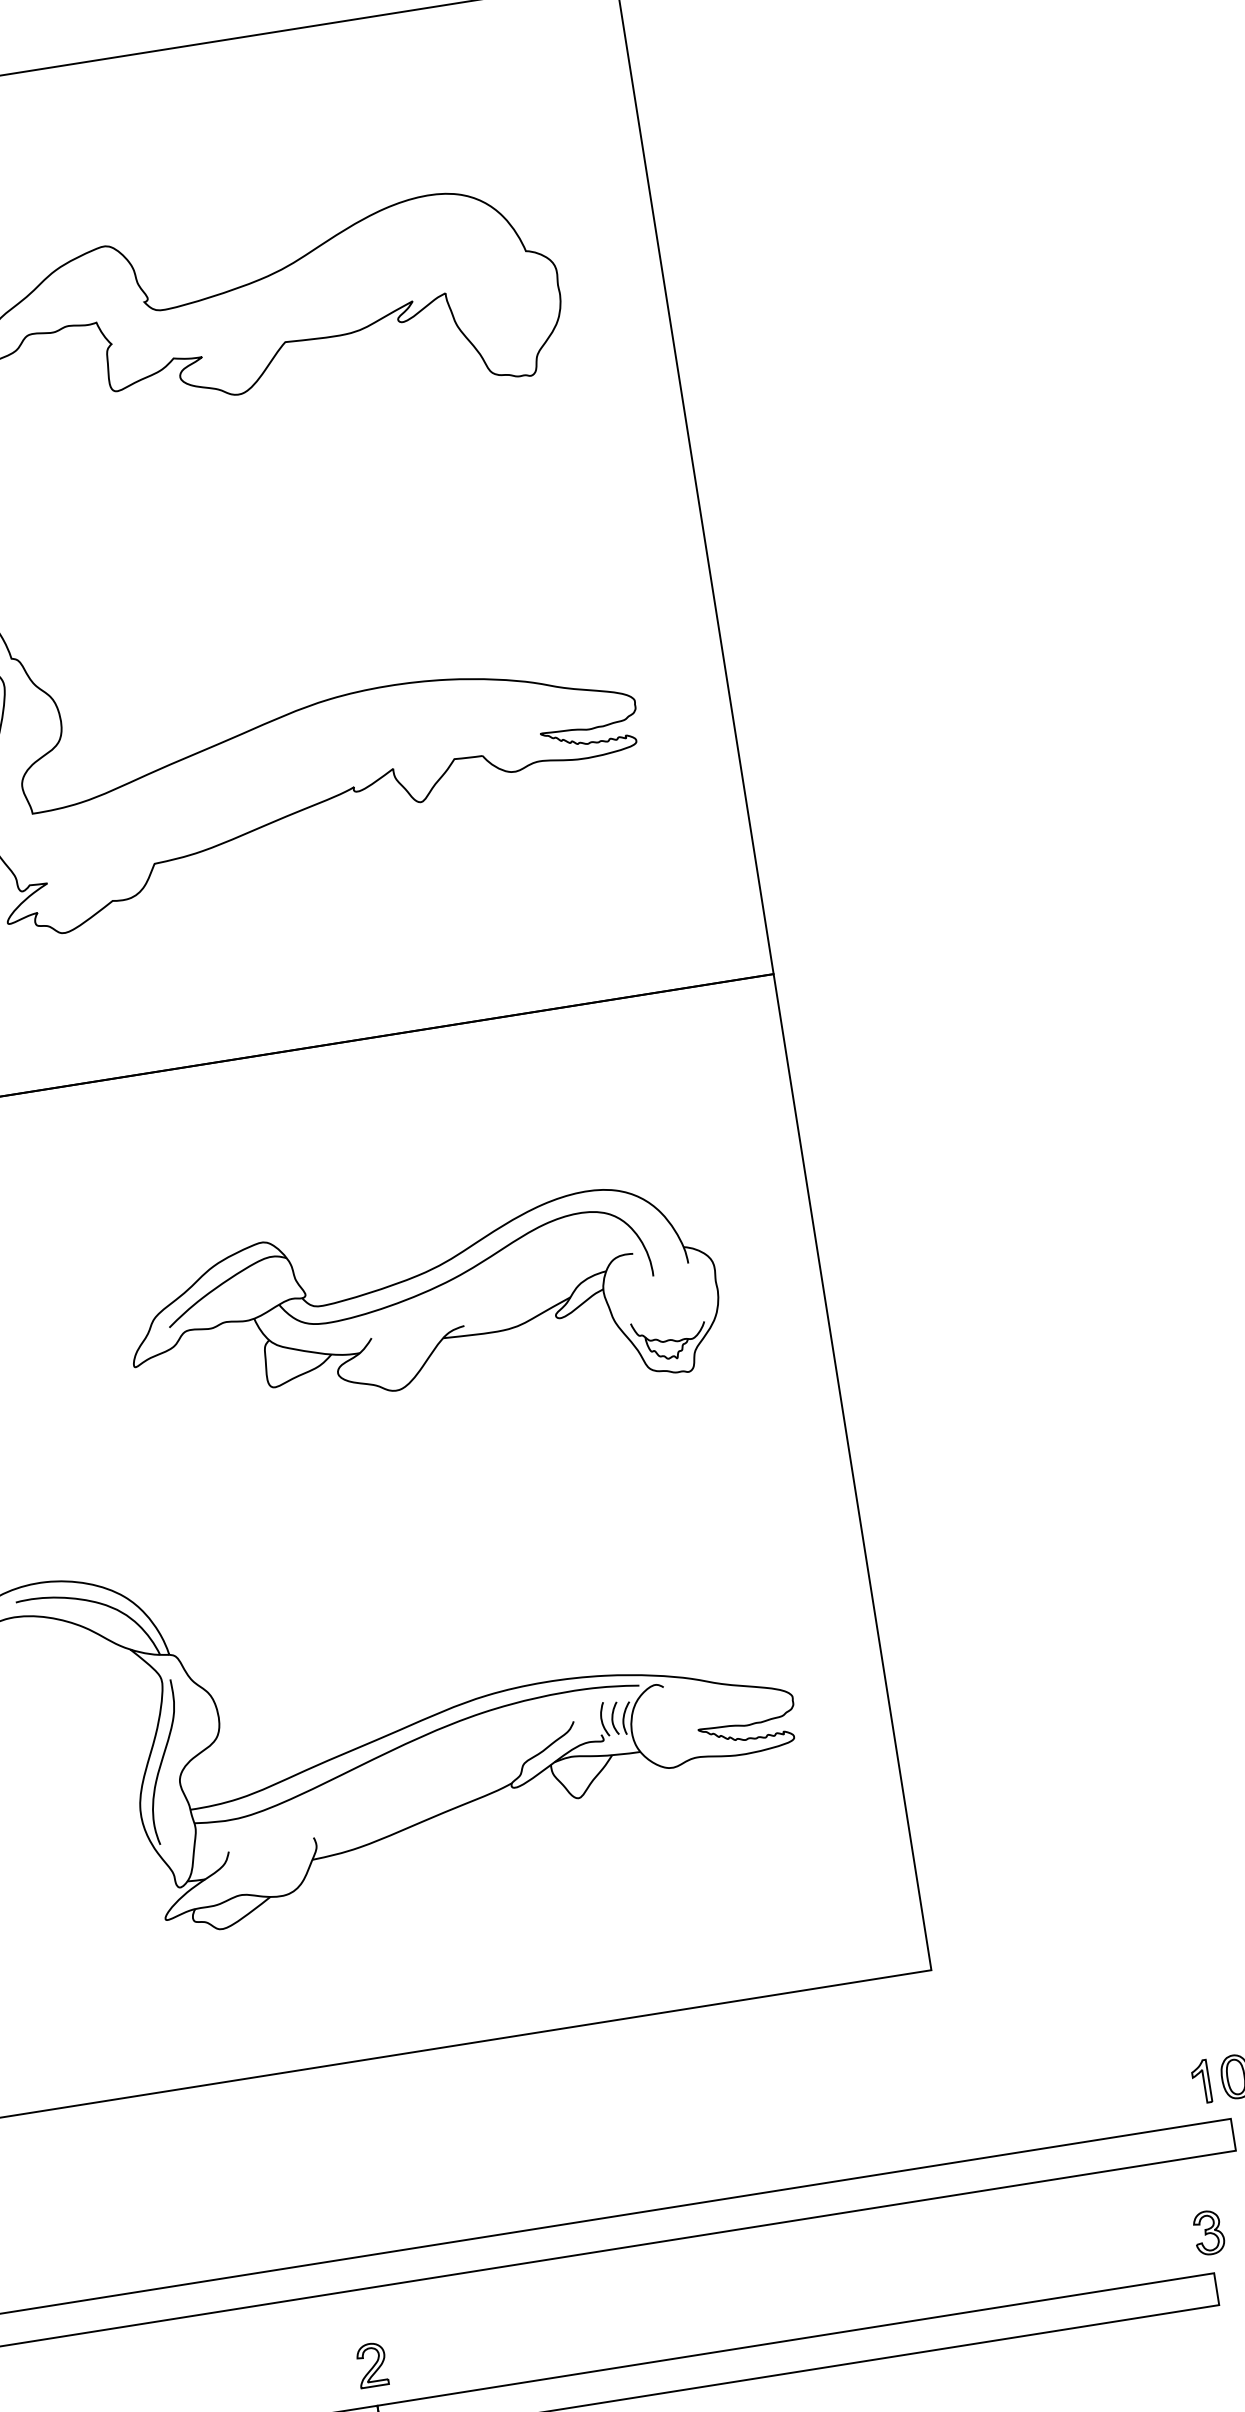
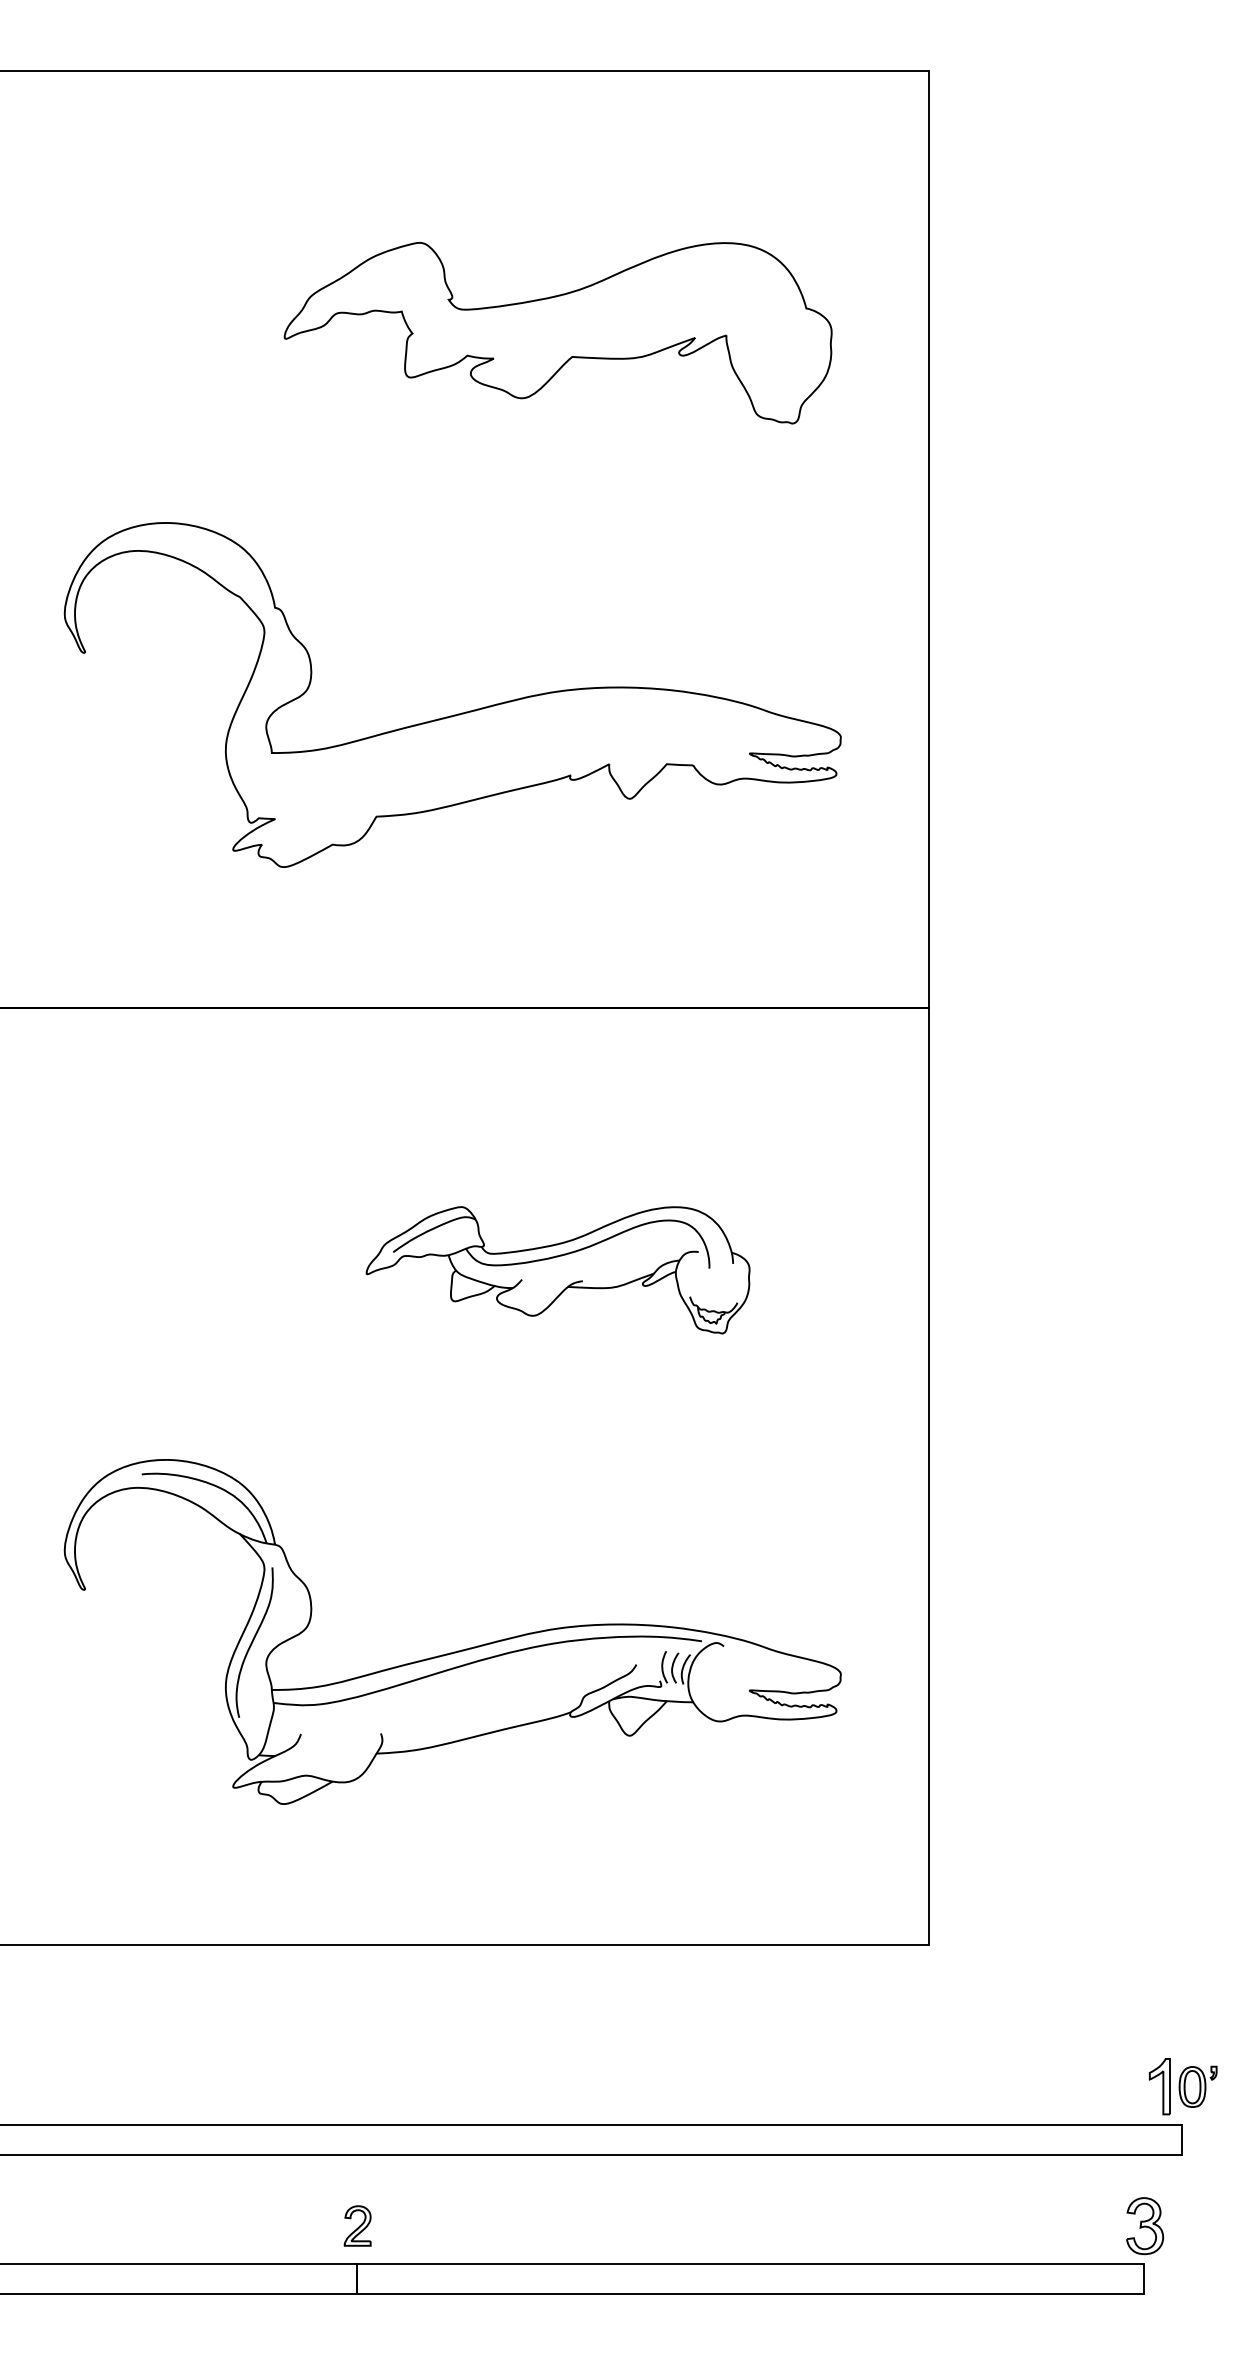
part: (423, 1315) -> (557, 1270), size x0.7
part: (1201, 2081) -> (1160, 2086), size x1.4
part: (1208, 2233) -> (1144, 2226), size x1.4

